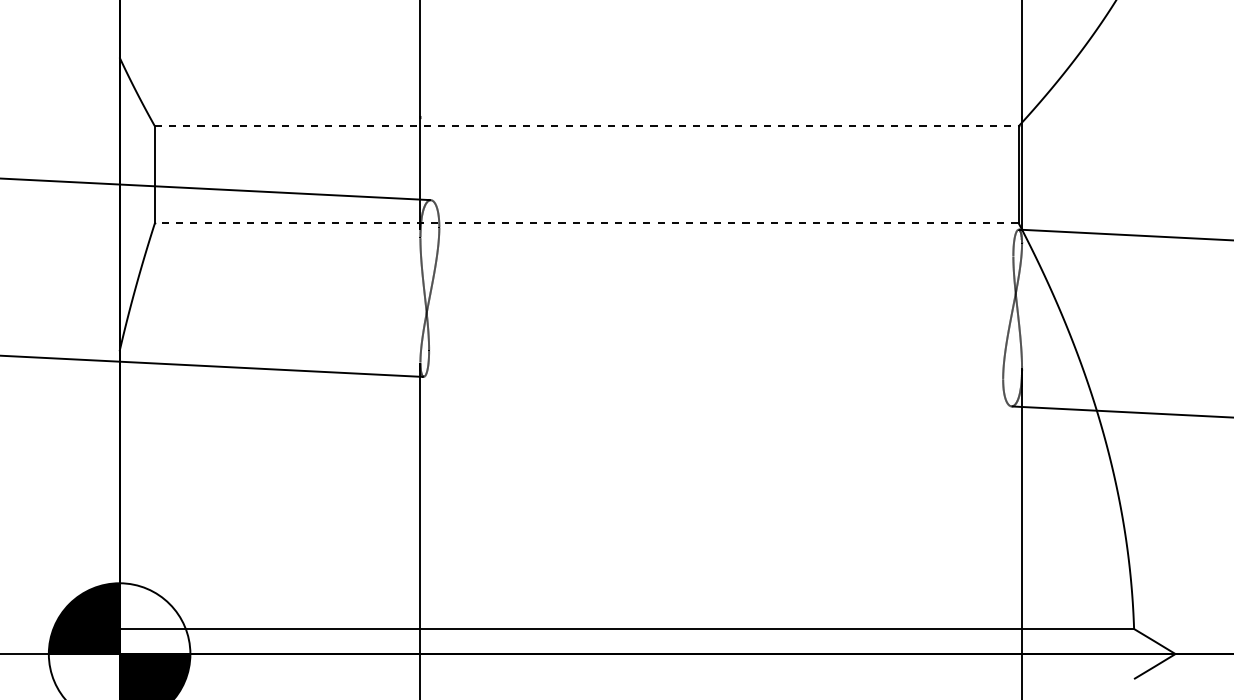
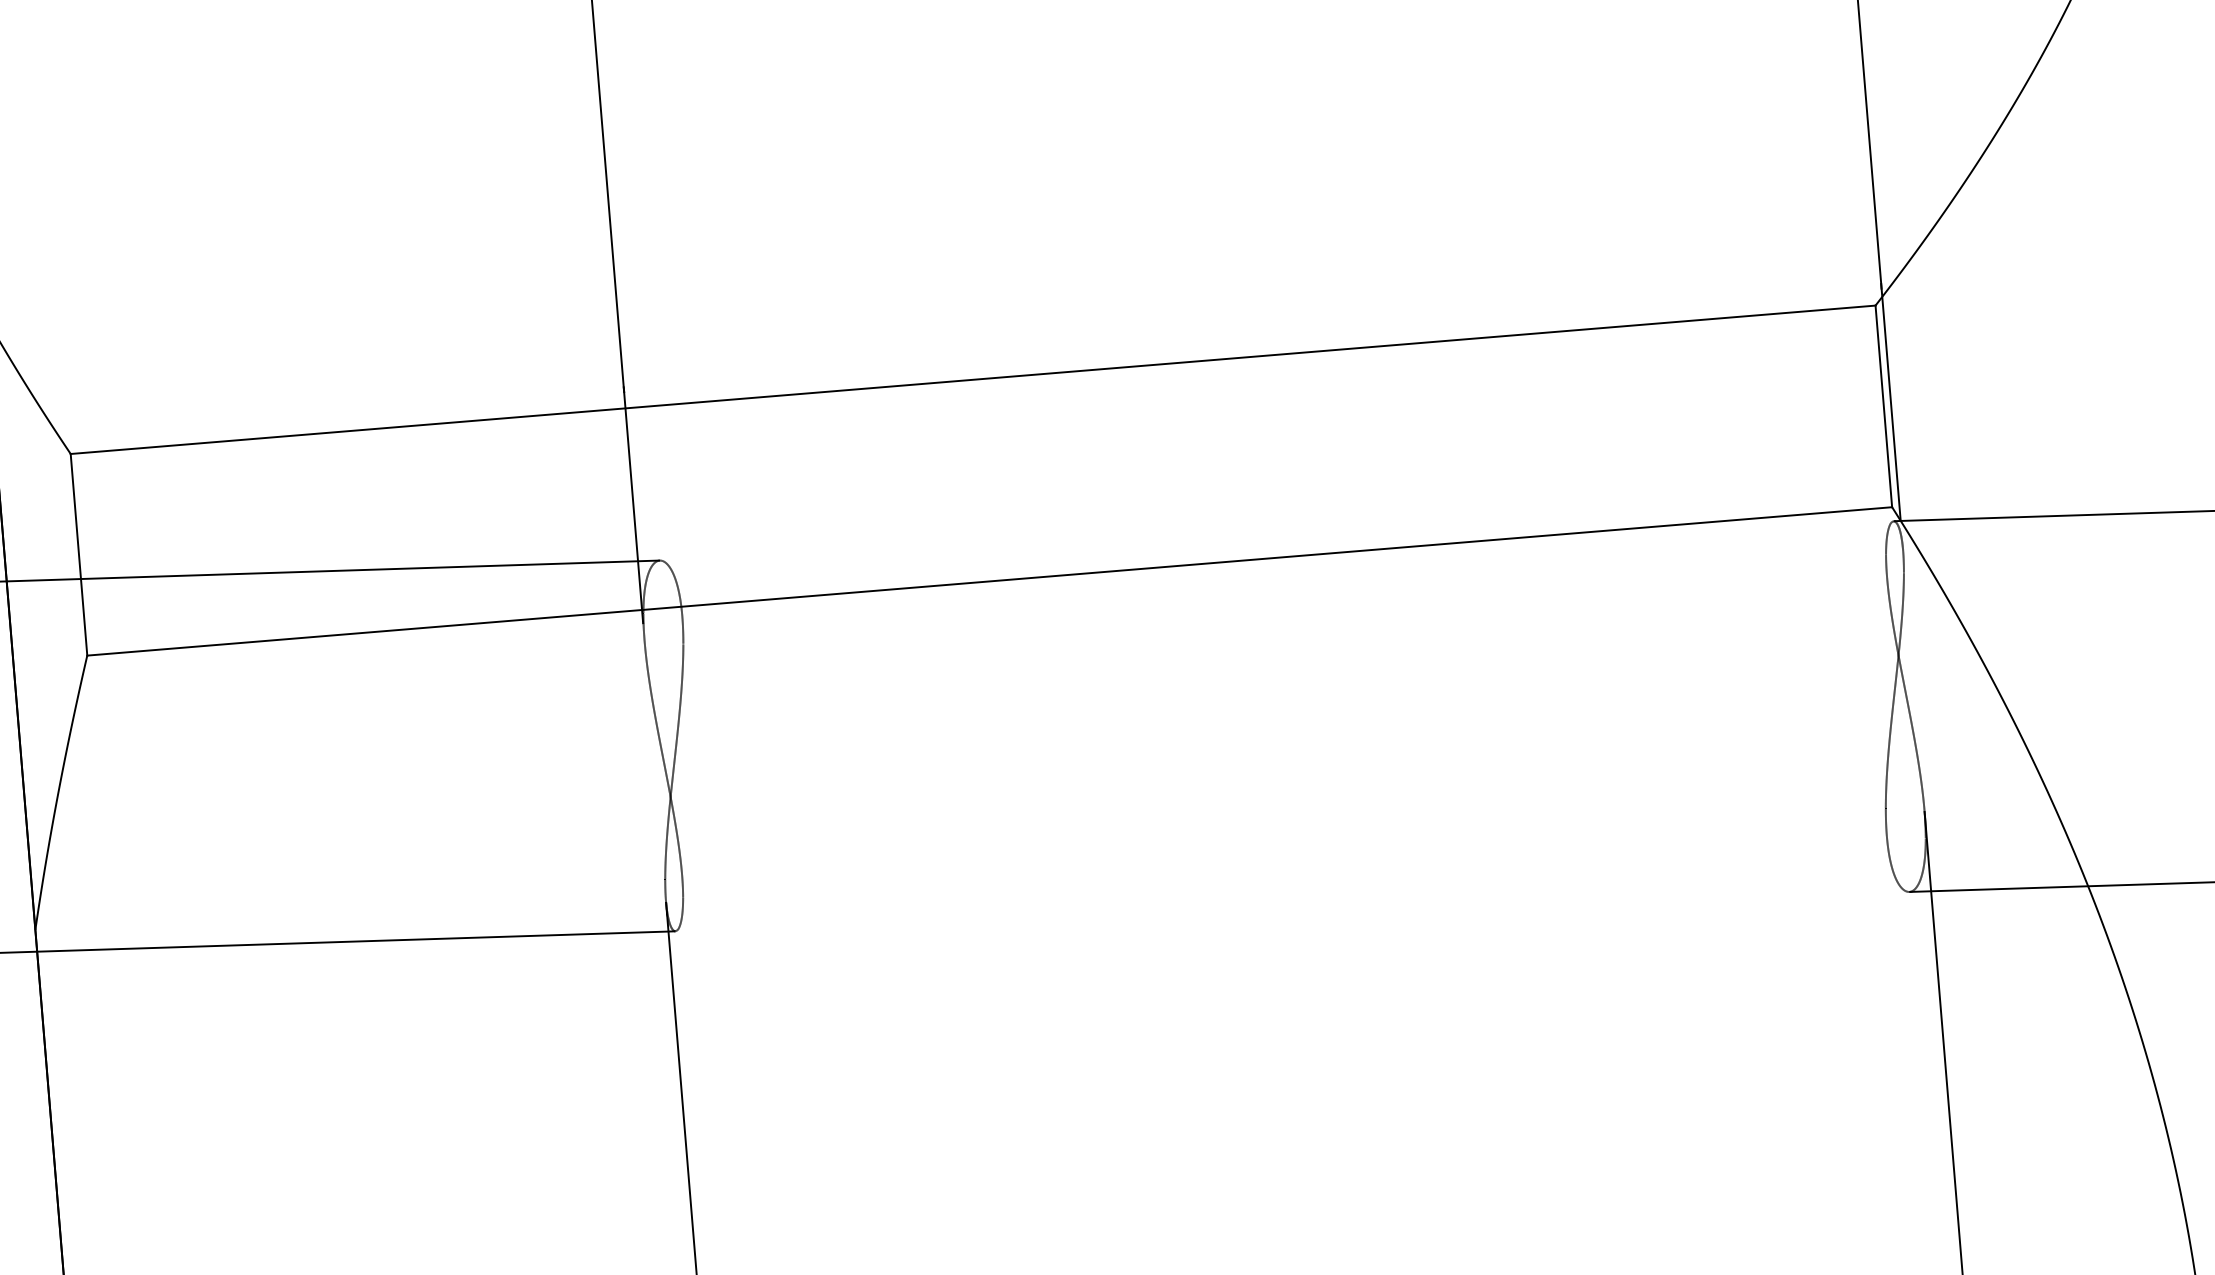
line: (586, 126) -> (972, 379), dashed -> solid
line: (586, 222) -> (989, 580), dashed -> solid

